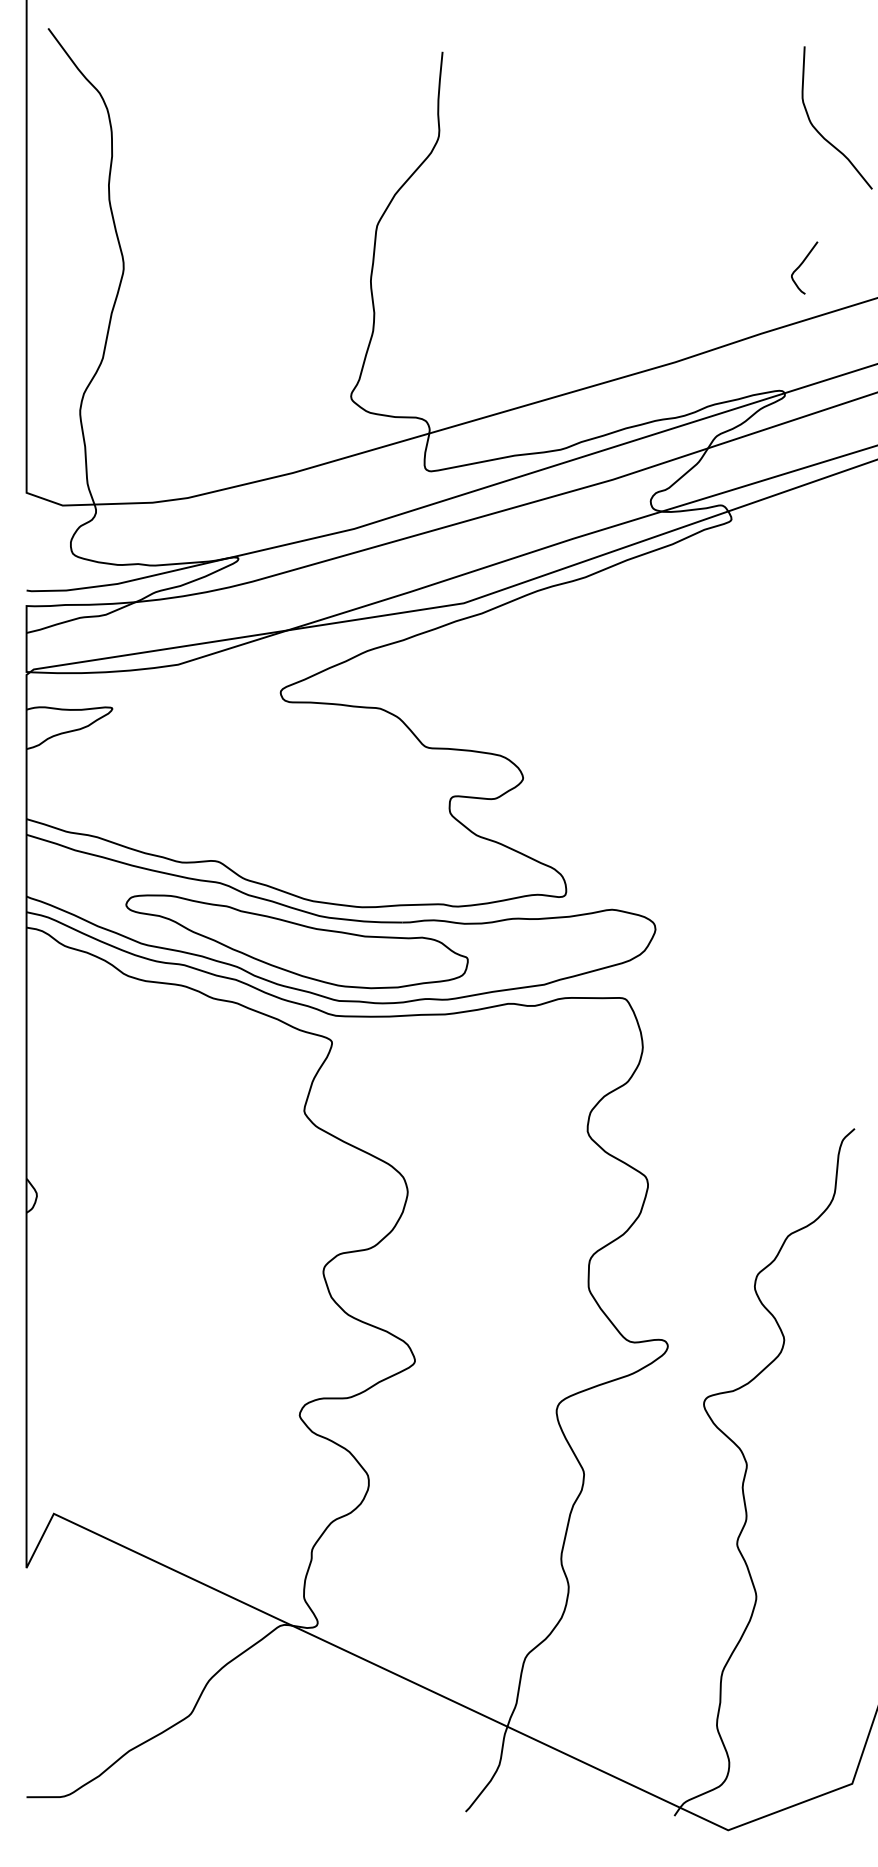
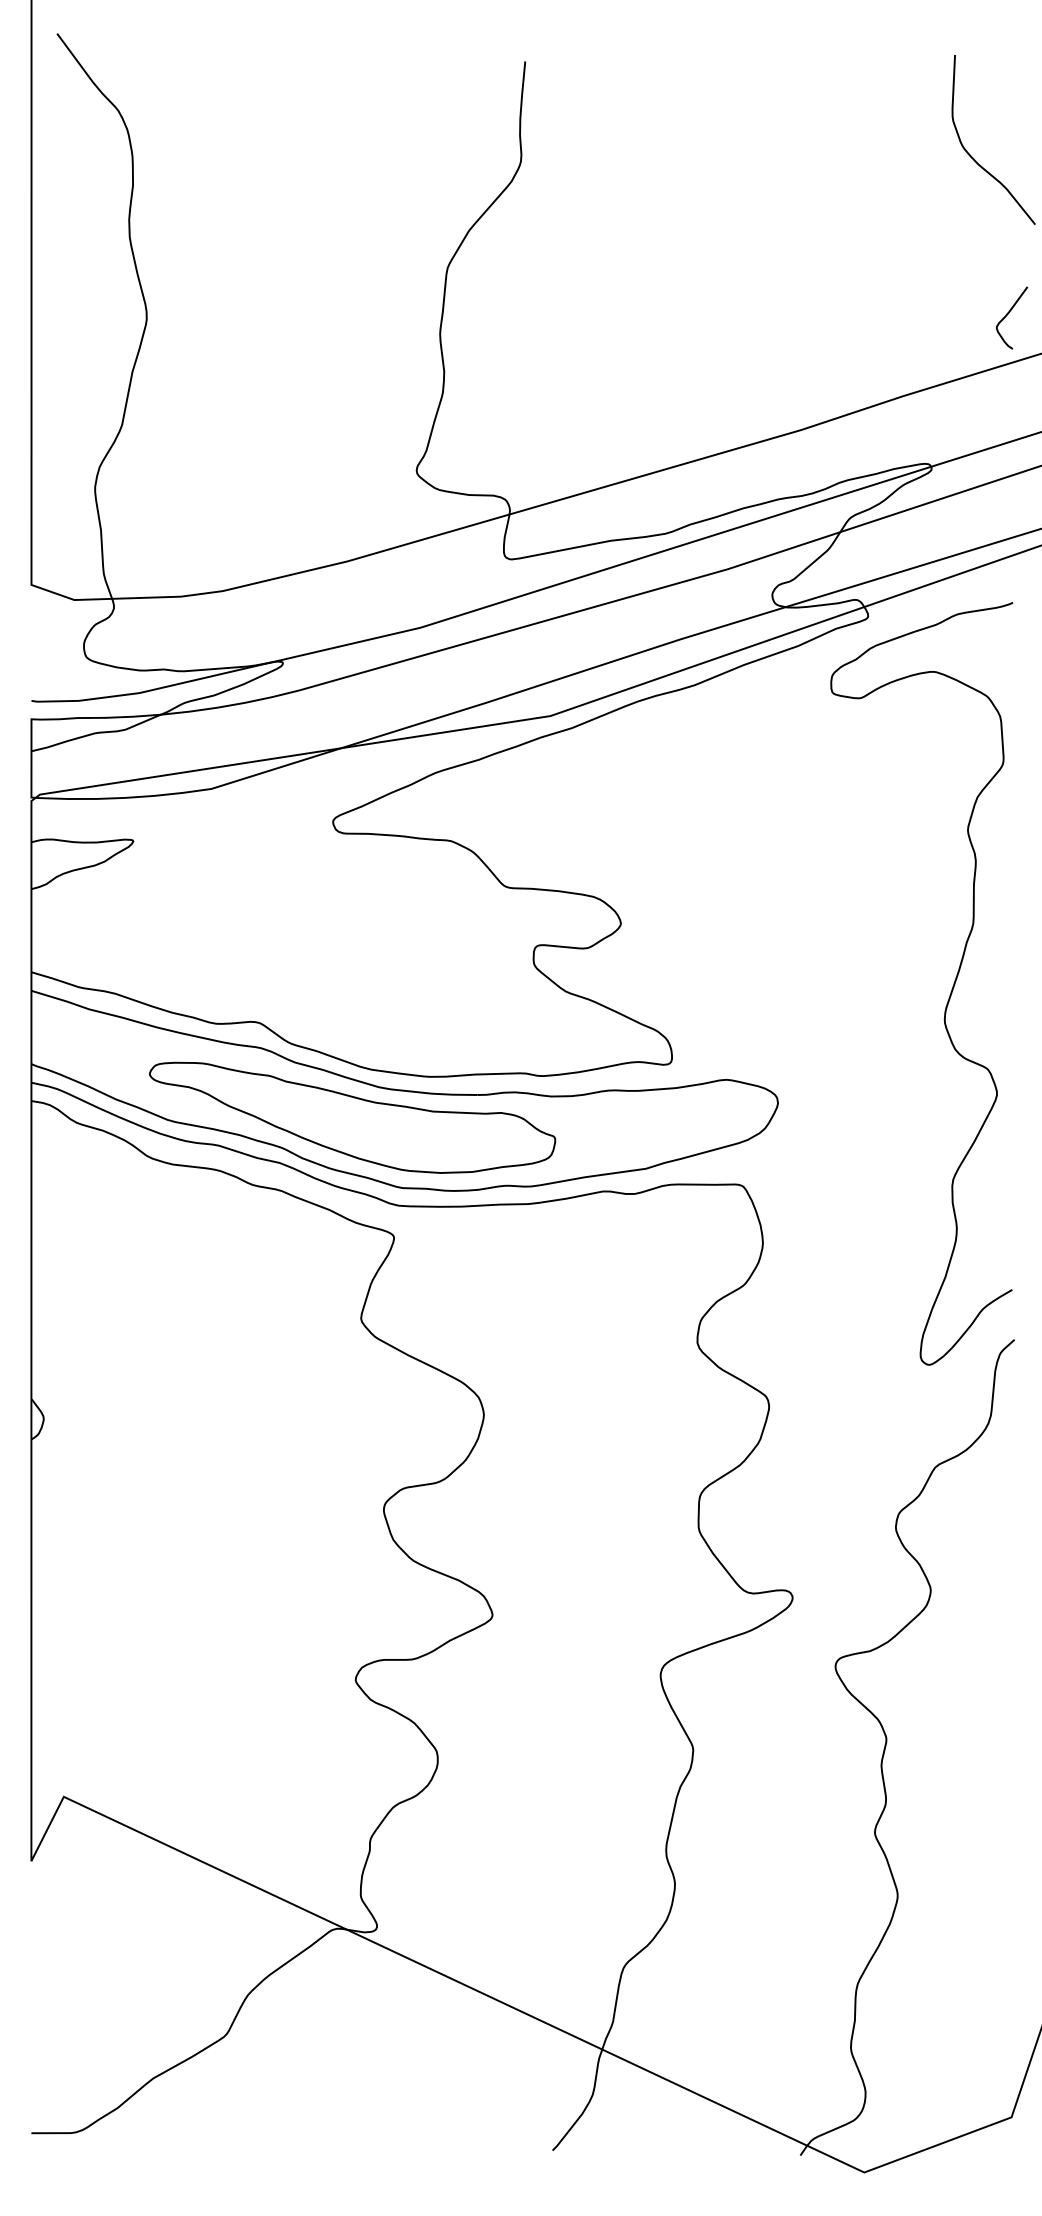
curve: (802, 264) -> (1009, 313), moved
curve: (800, 836) -> (950, 992), added

